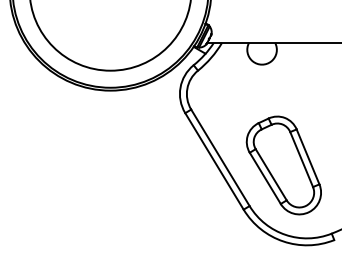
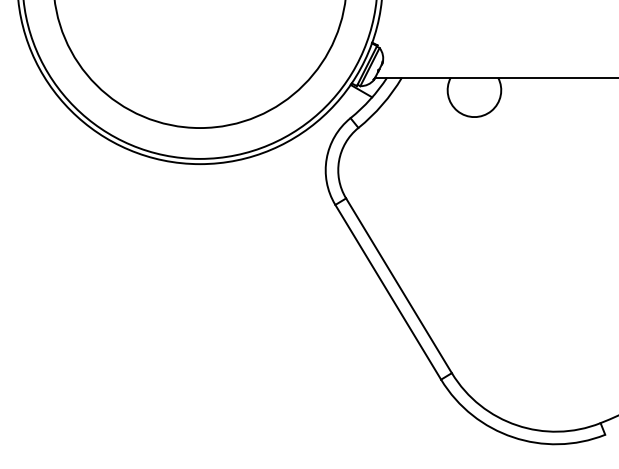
part: (283, 165) -> (513, 299), removed

